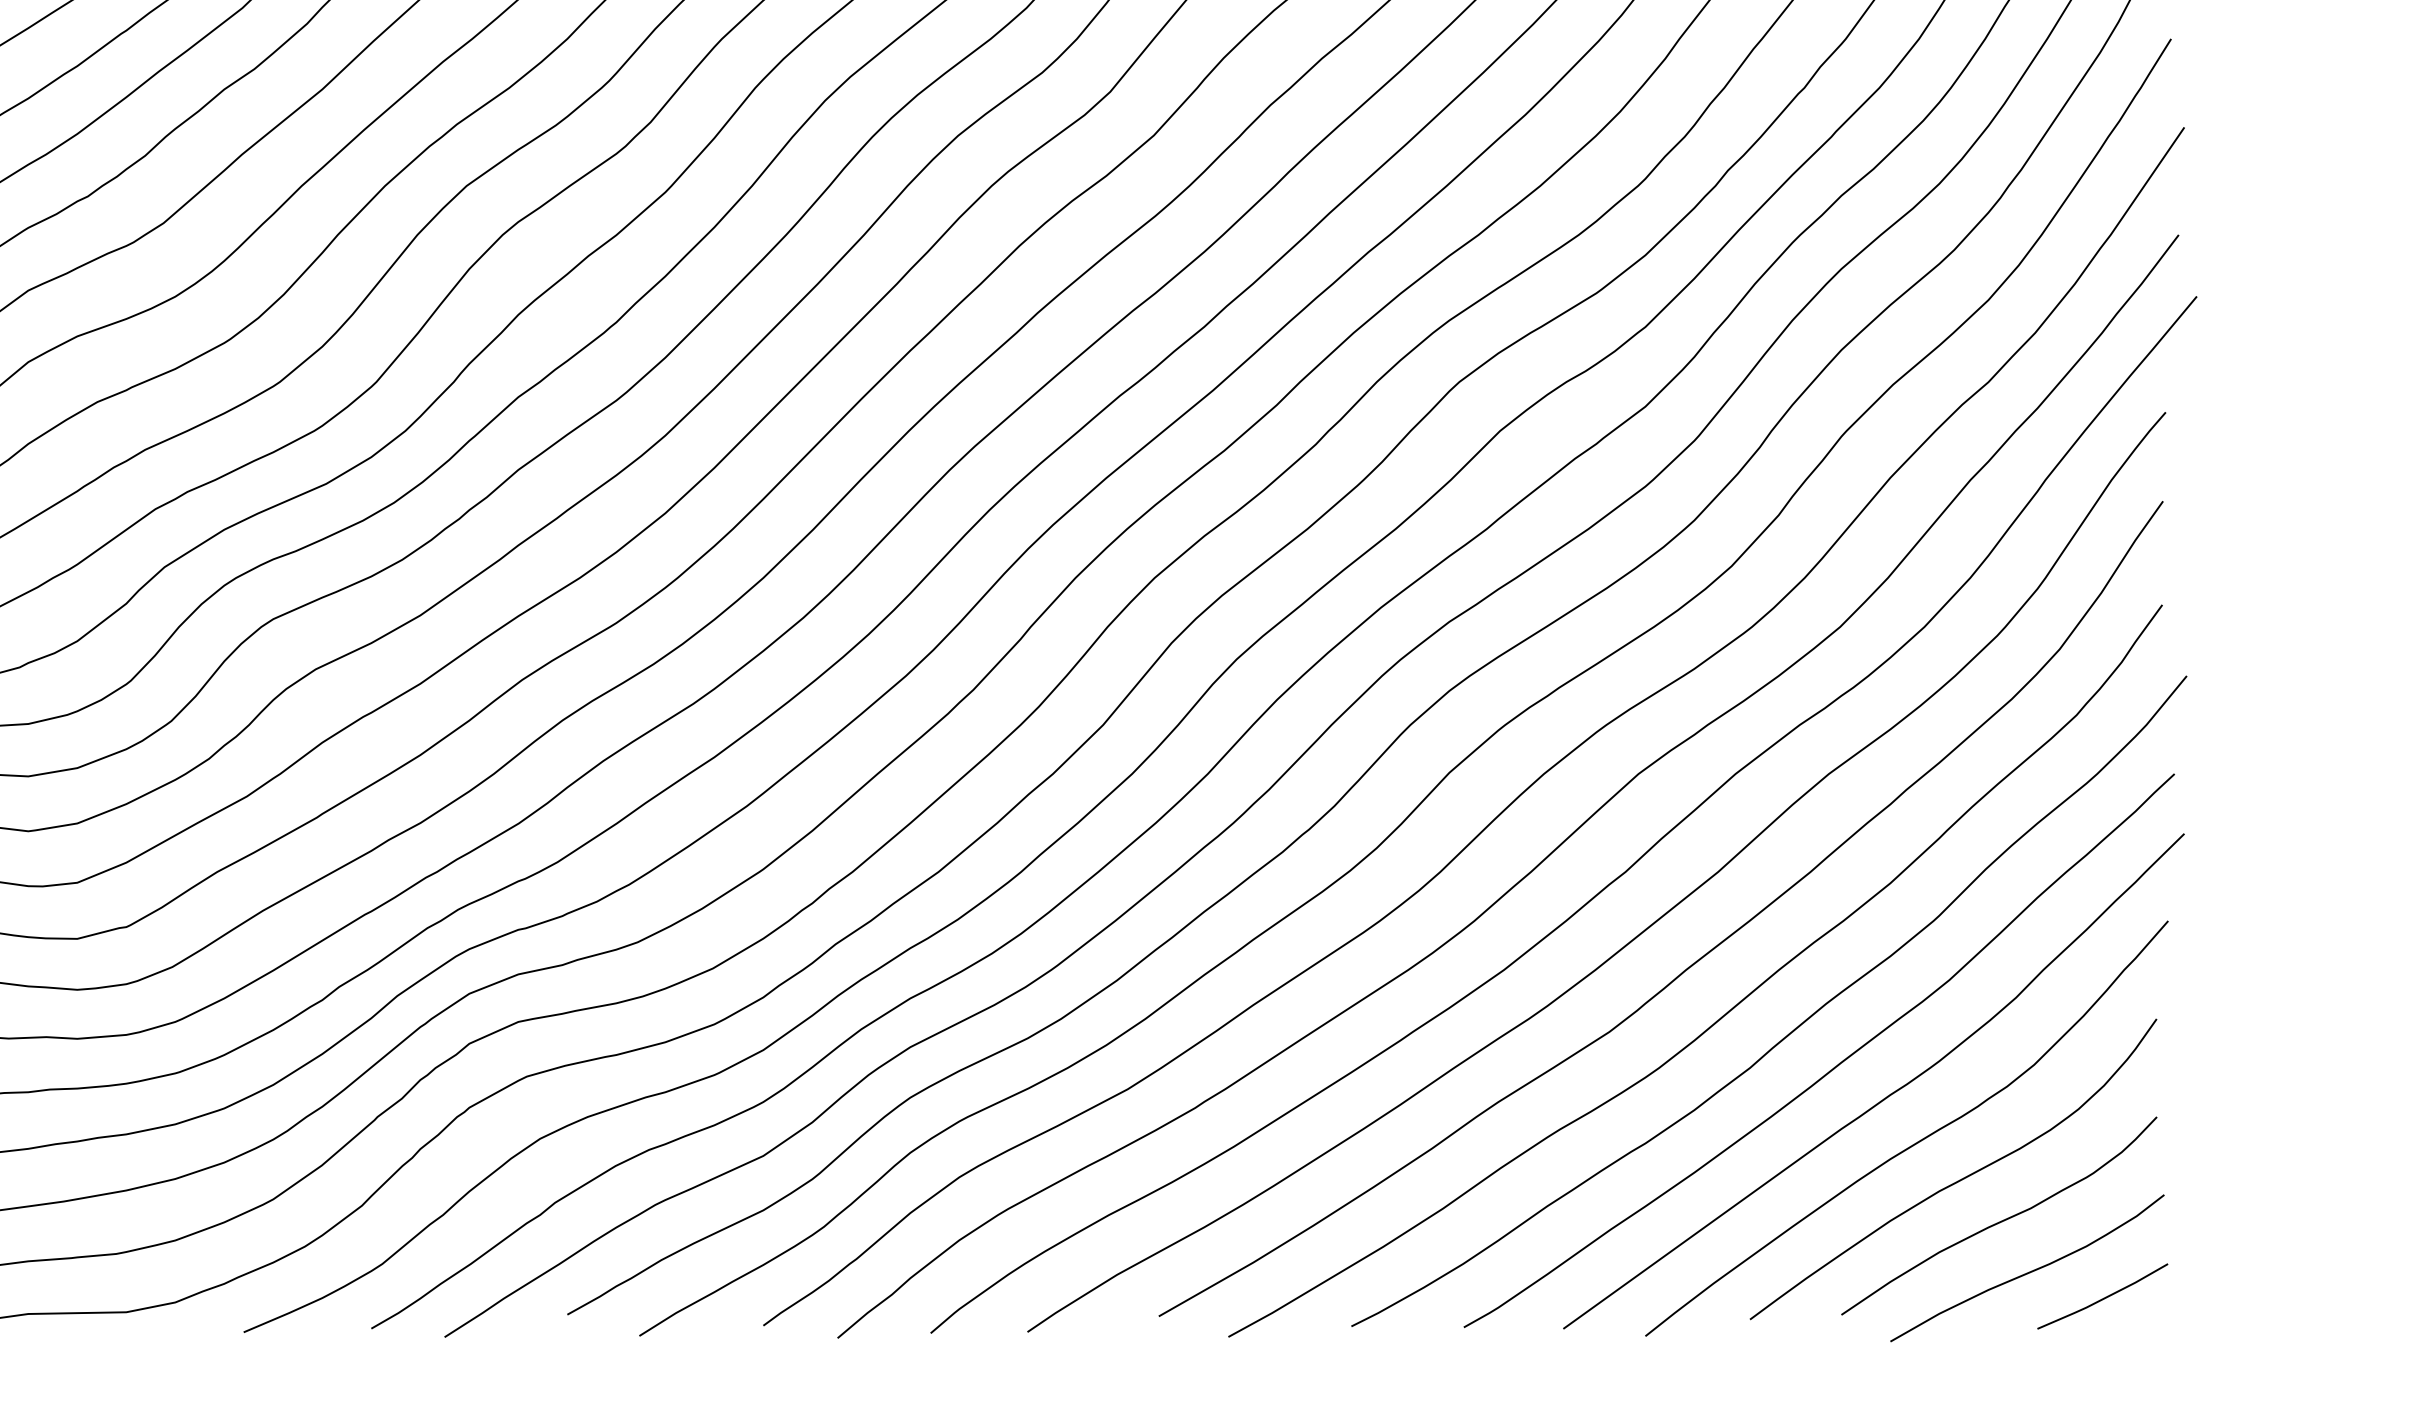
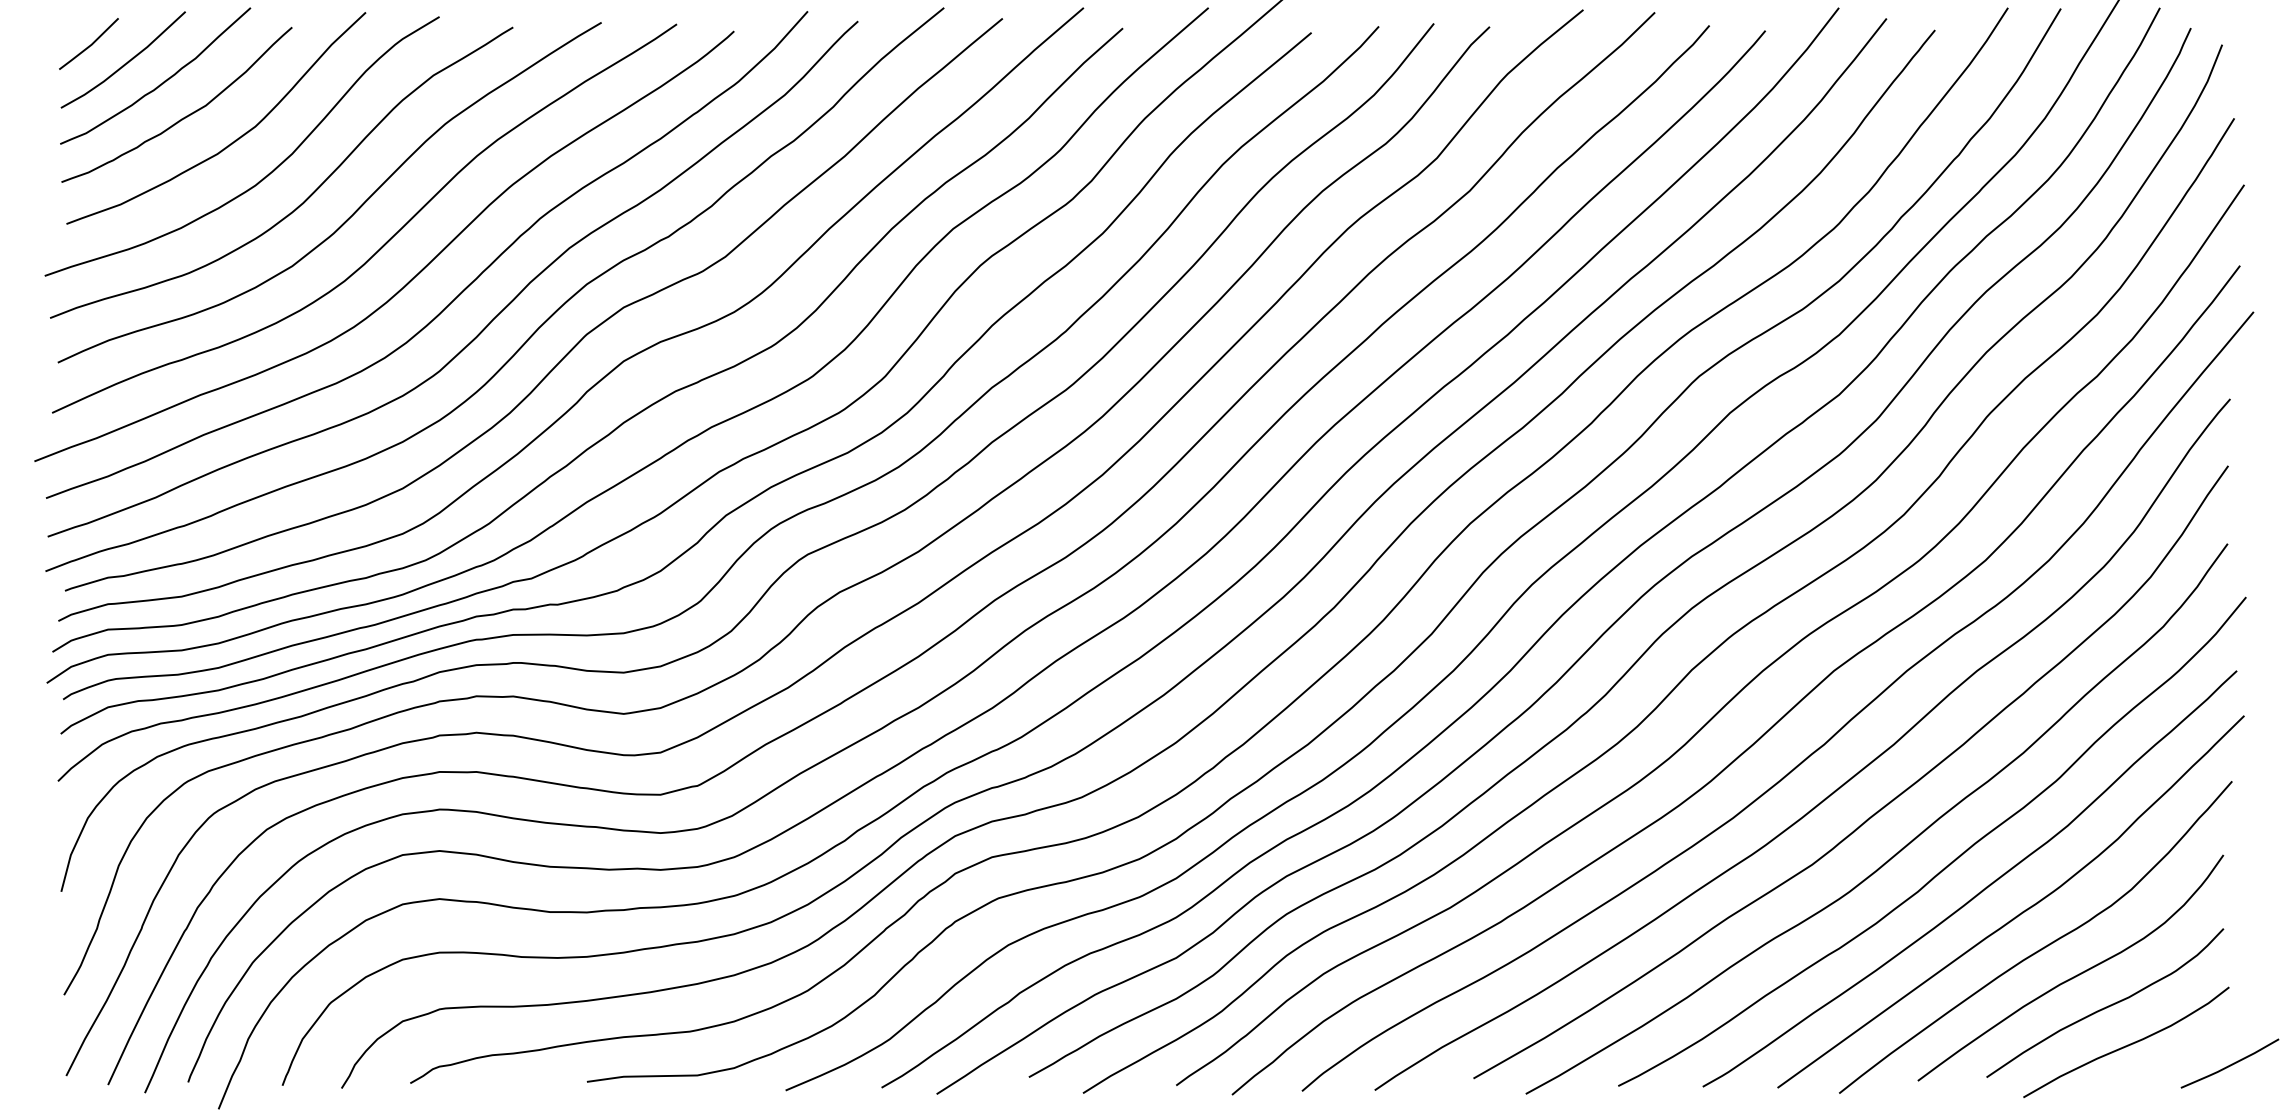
line: (2102, 1297) -> (2229, 1064), moved

